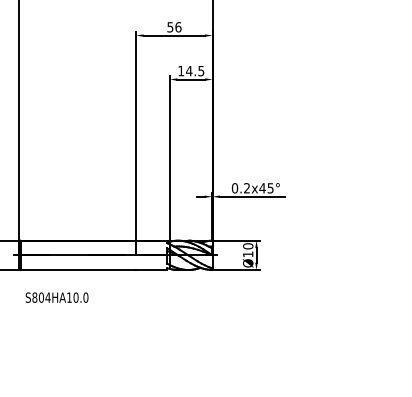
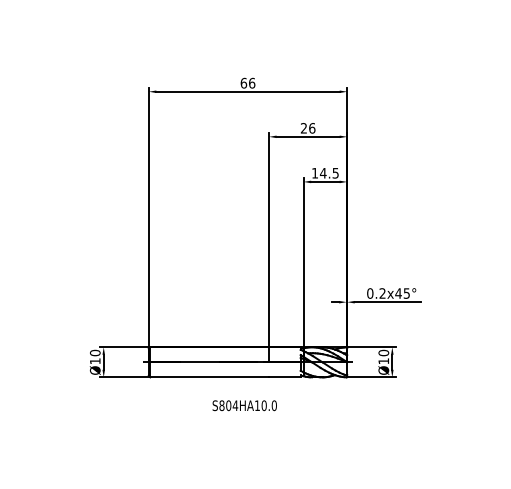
text: (169, 27) -> (303, 128), 56 -> 26
text: (56, 297) -> (244, 405), moved

